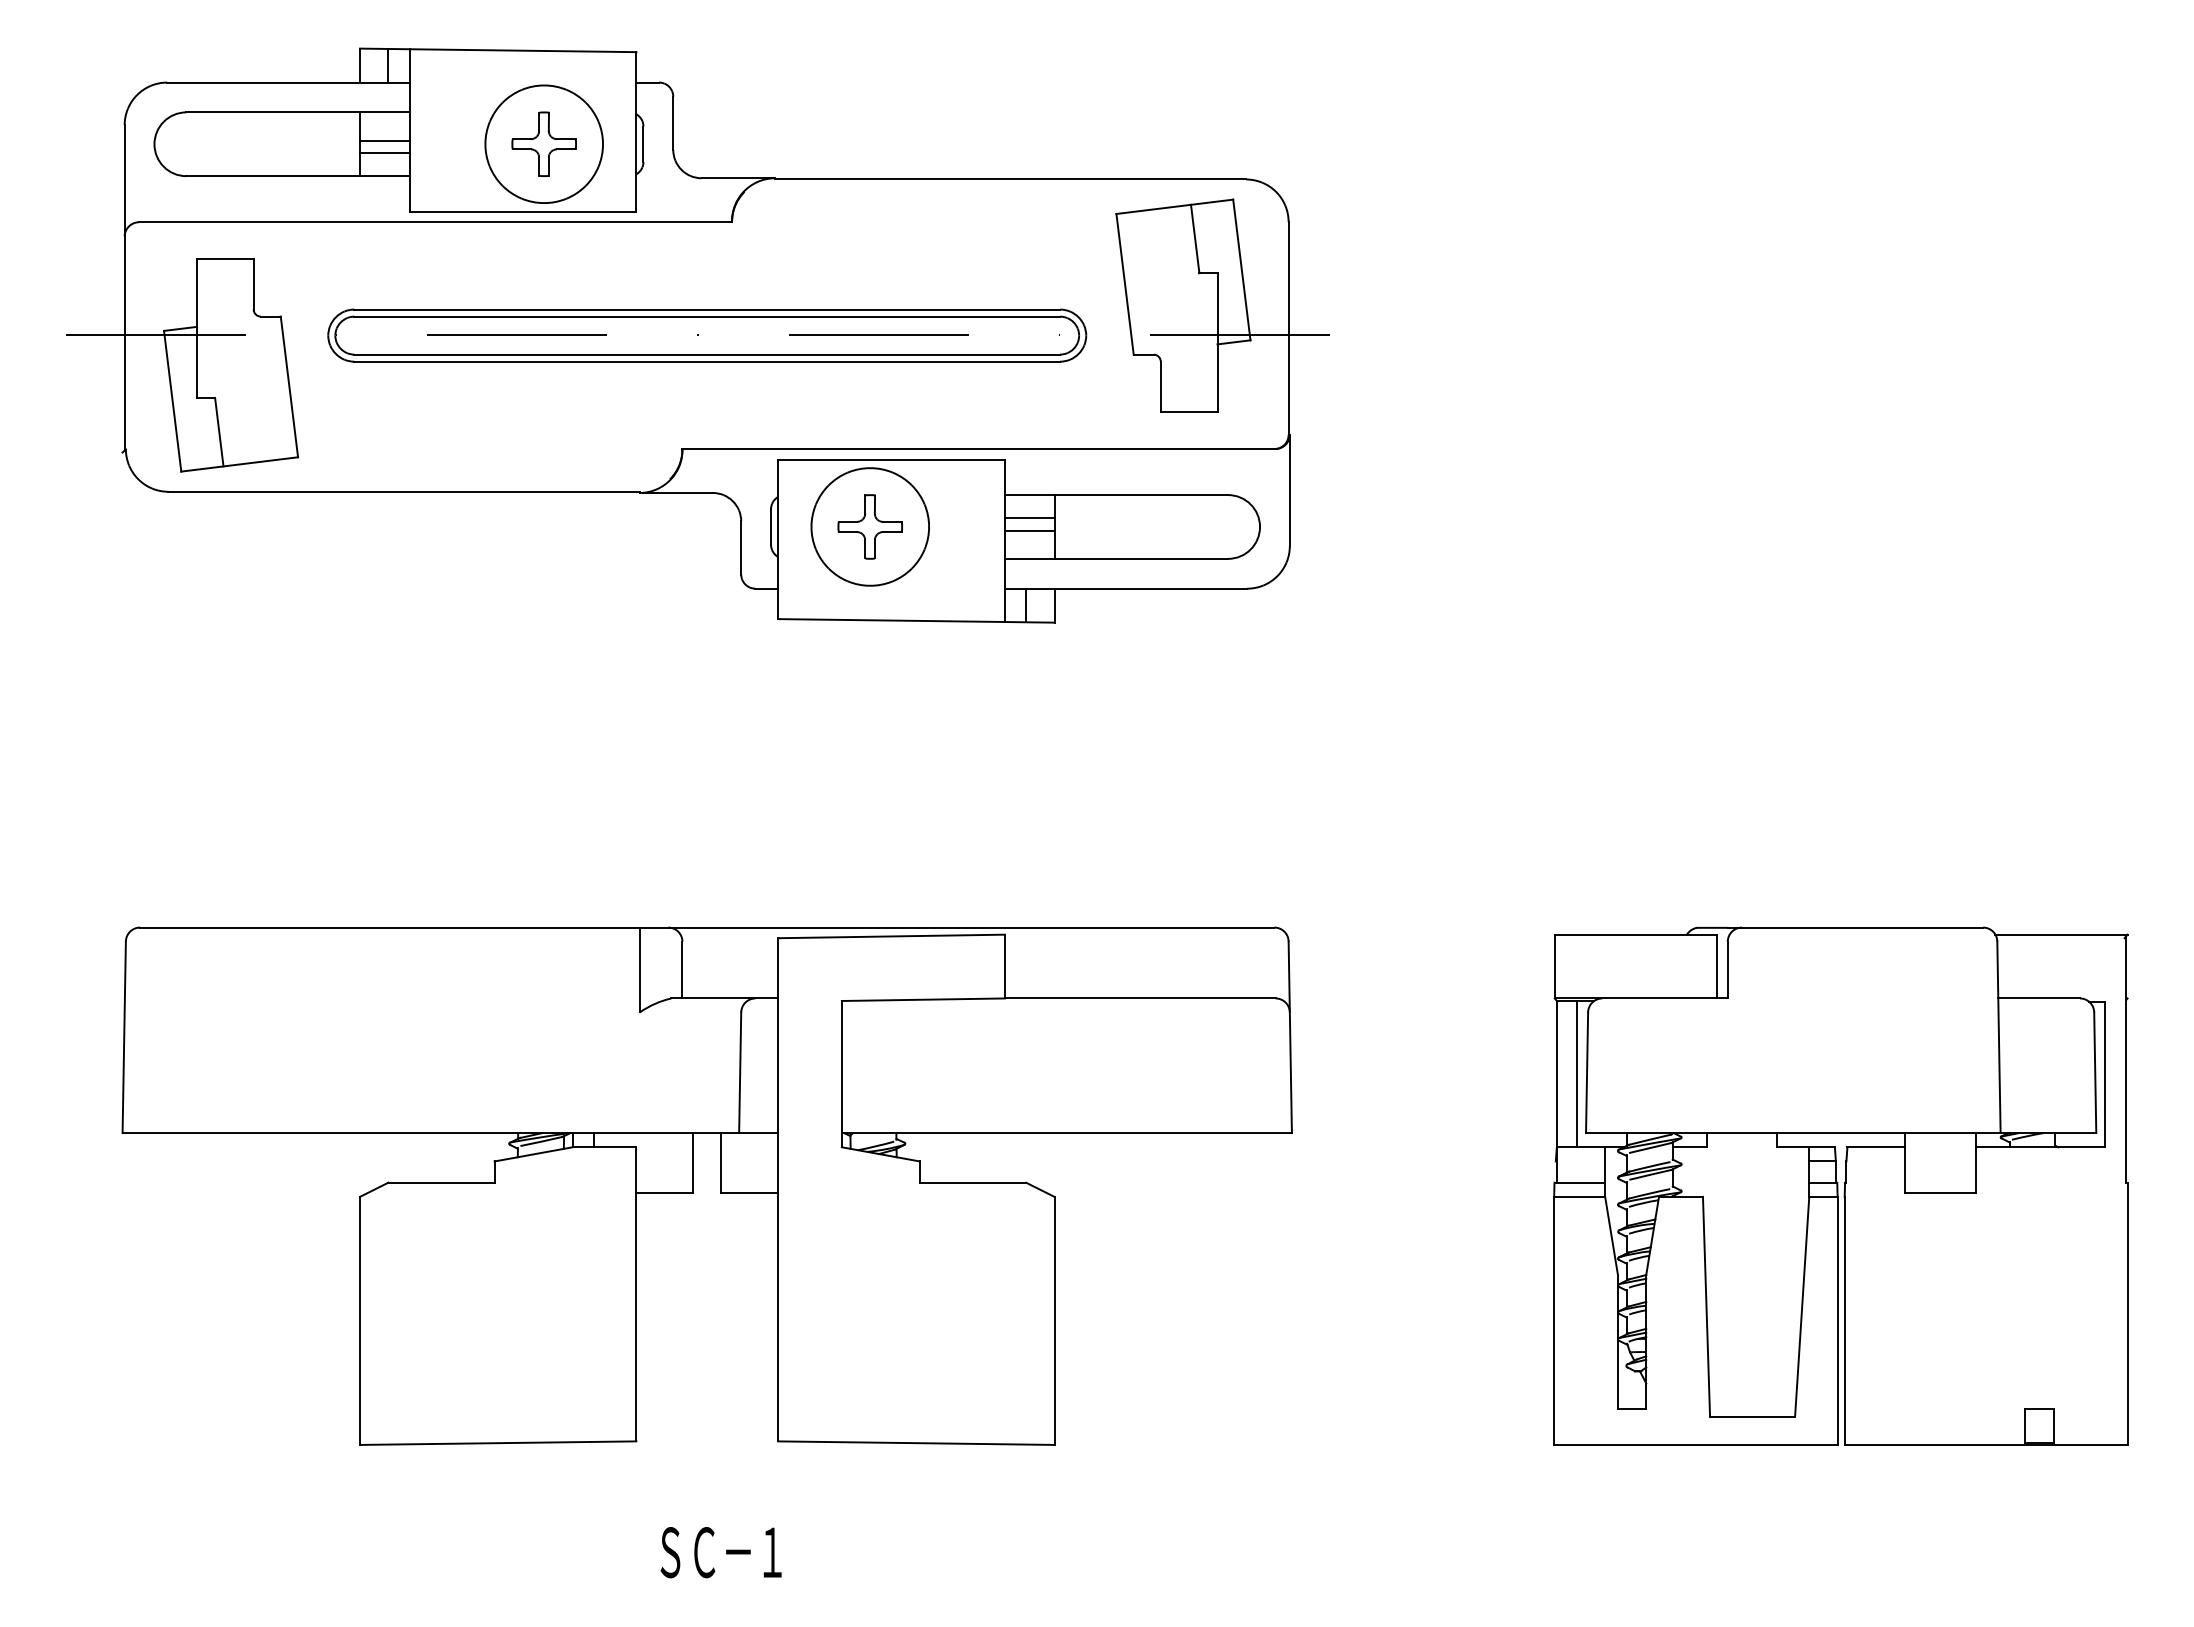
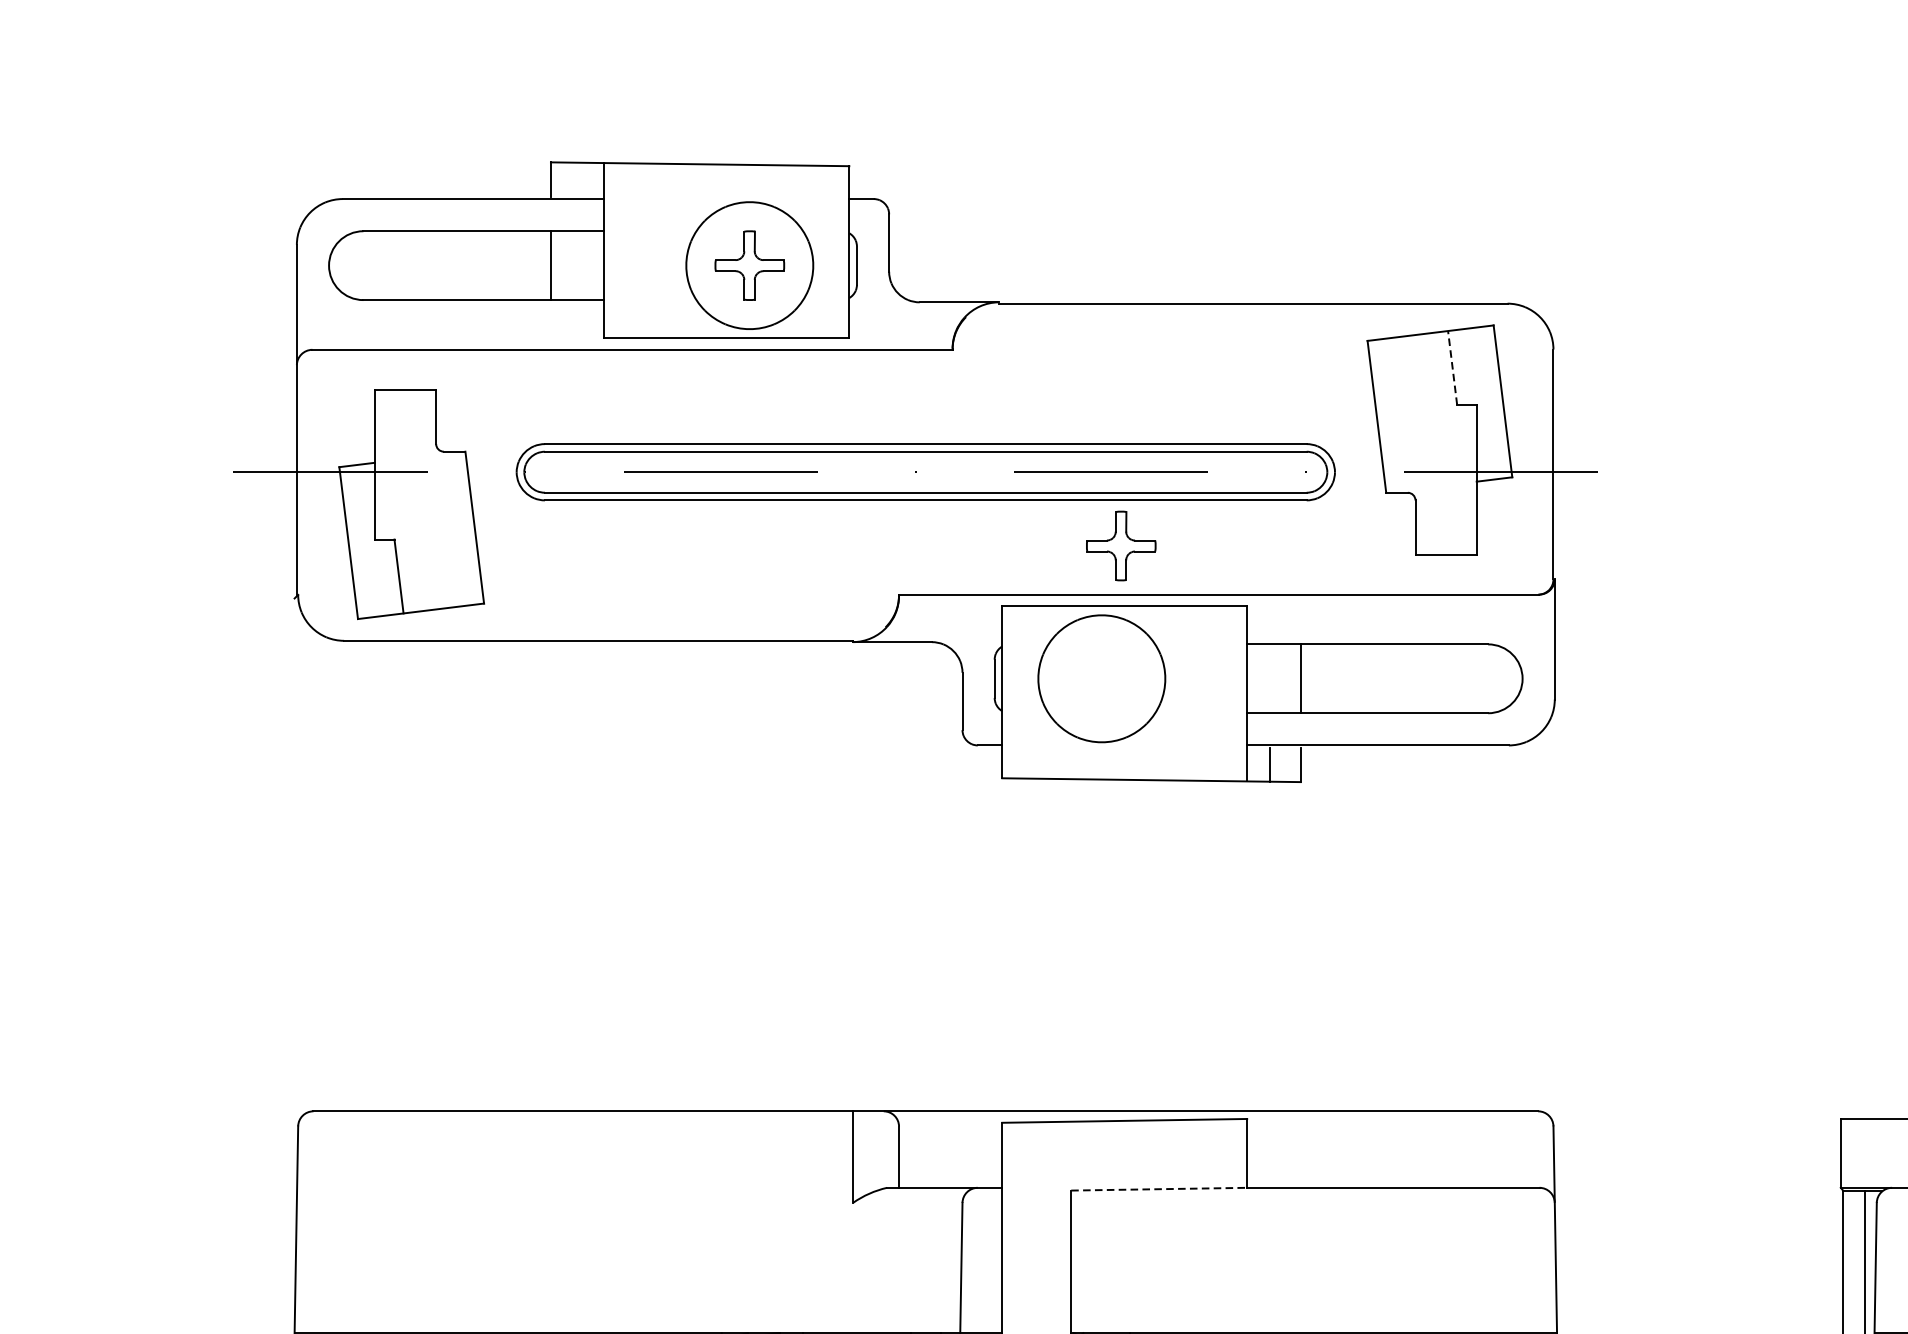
line: (388, 64) -> (581, 179), removed
line: (384, 140) -> (577, 261), removed
line: (384, 153) -> (577, 275), removed
line: (1195, 238) -> (1452, 367), solid -> dashed
line: (1029, 517) -> (1273, 668), removed
part: (869, 526) -> (1120, 545), moved
line: (1029, 530) -> (1273, 682), removed
line: (923, 999) -> (1159, 1188), solid -> dashed

